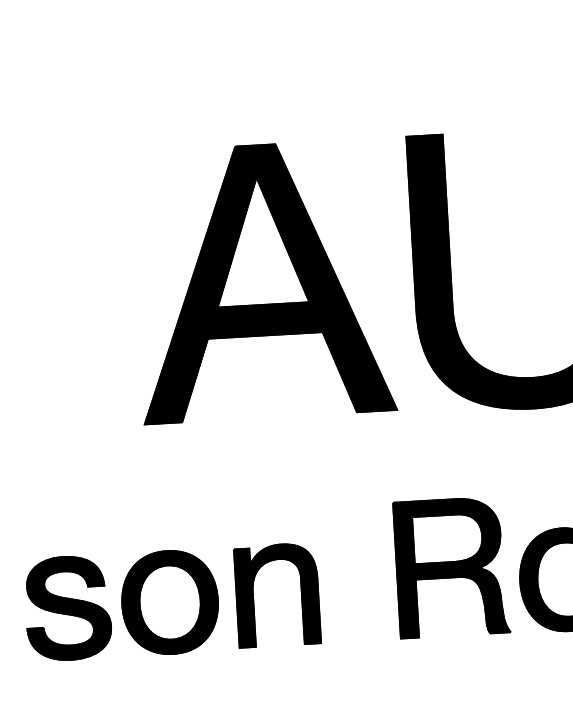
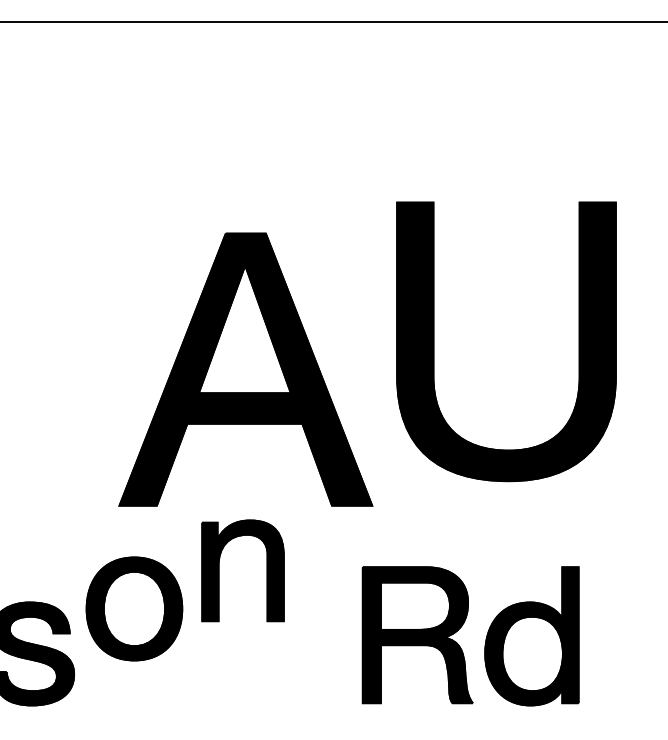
part: (262, 281) -> (245, 369), moved
part: (253, 596) -> (219, 570), moved
part: (170, 602) -> (134, 608), moved

